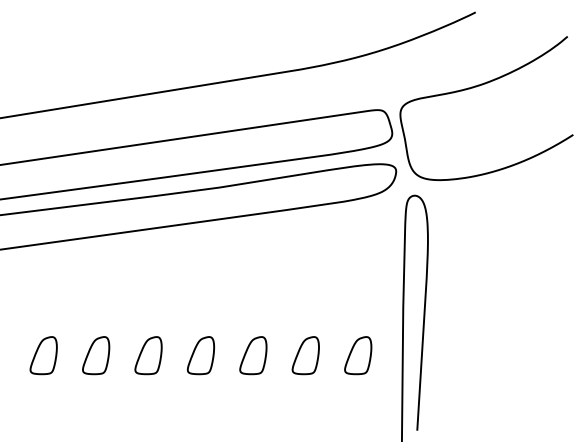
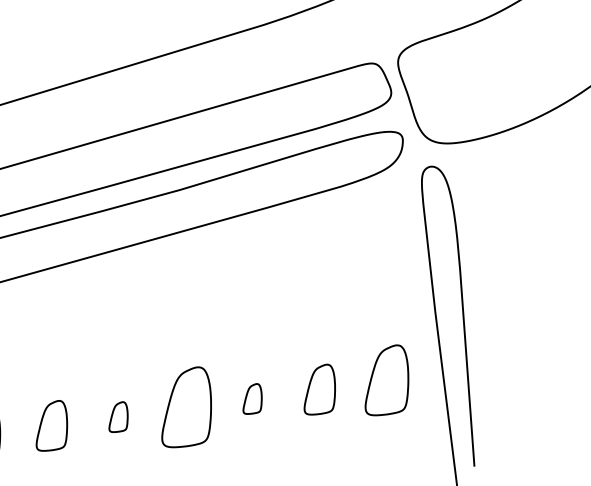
part: (148, 355) -> (117, 416), size x0.6
part: (200, 355) -> (184, 407), size x1.6
part: (253, 355) -> (252, 398), size x0.6
part: (358, 355) -> (386, 380), size x1.4

